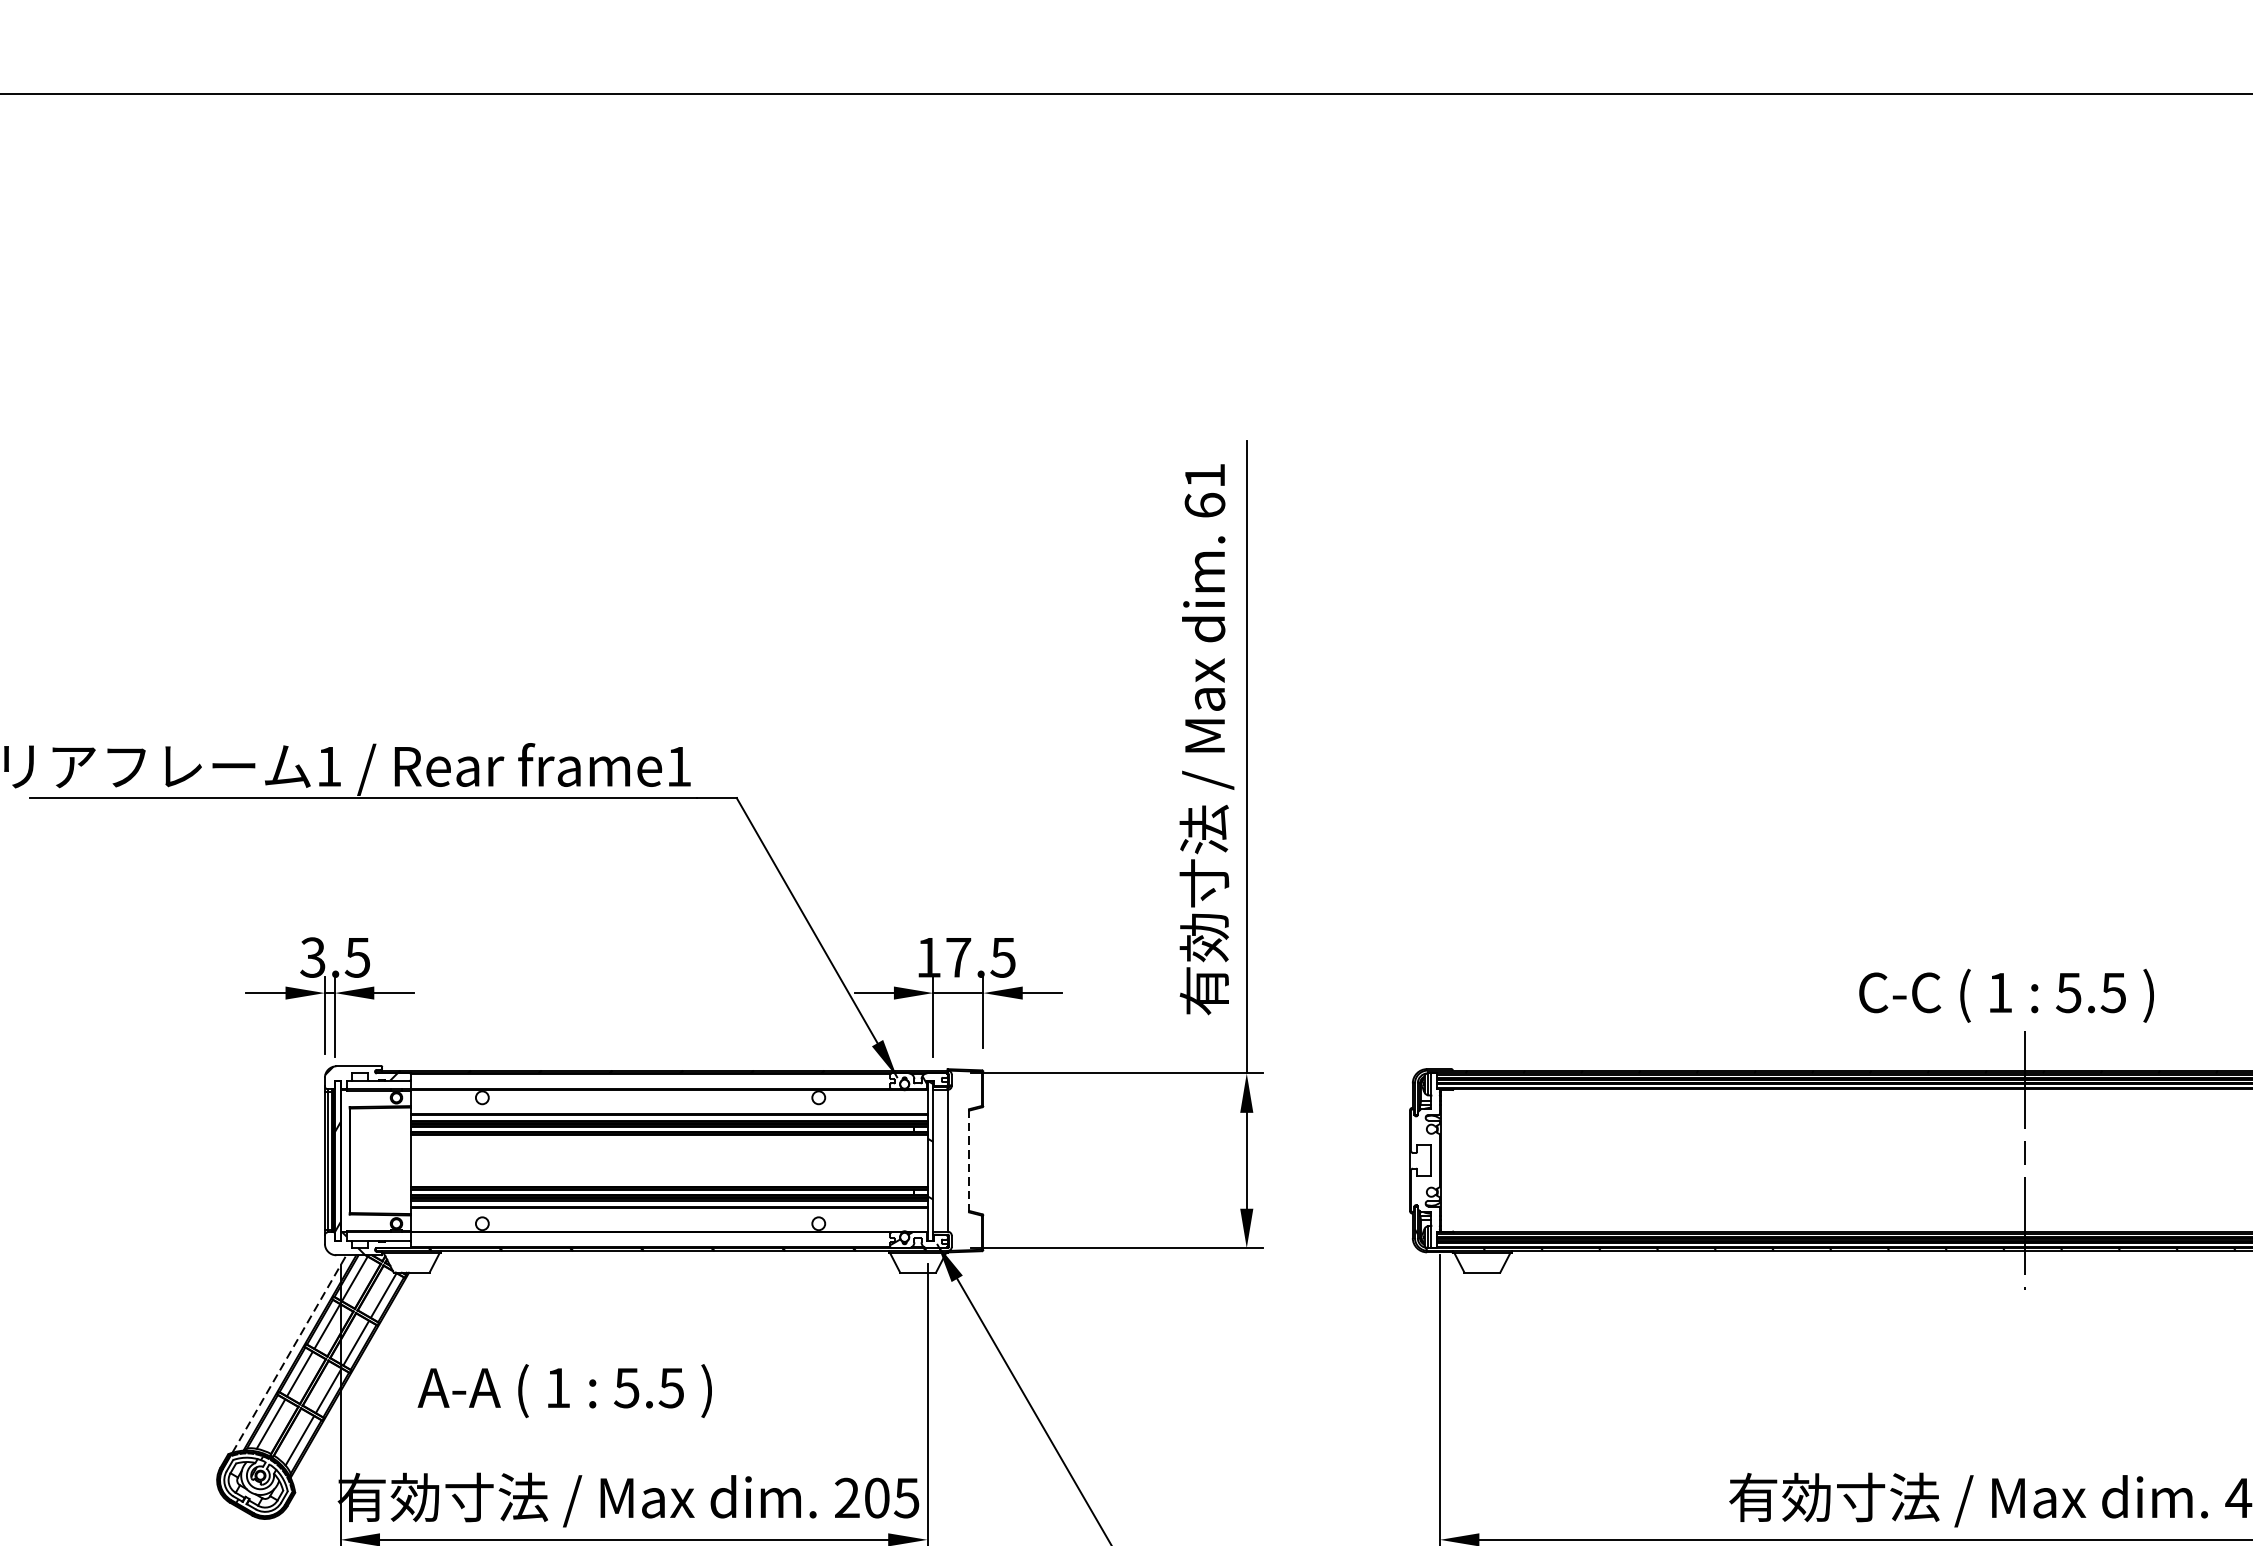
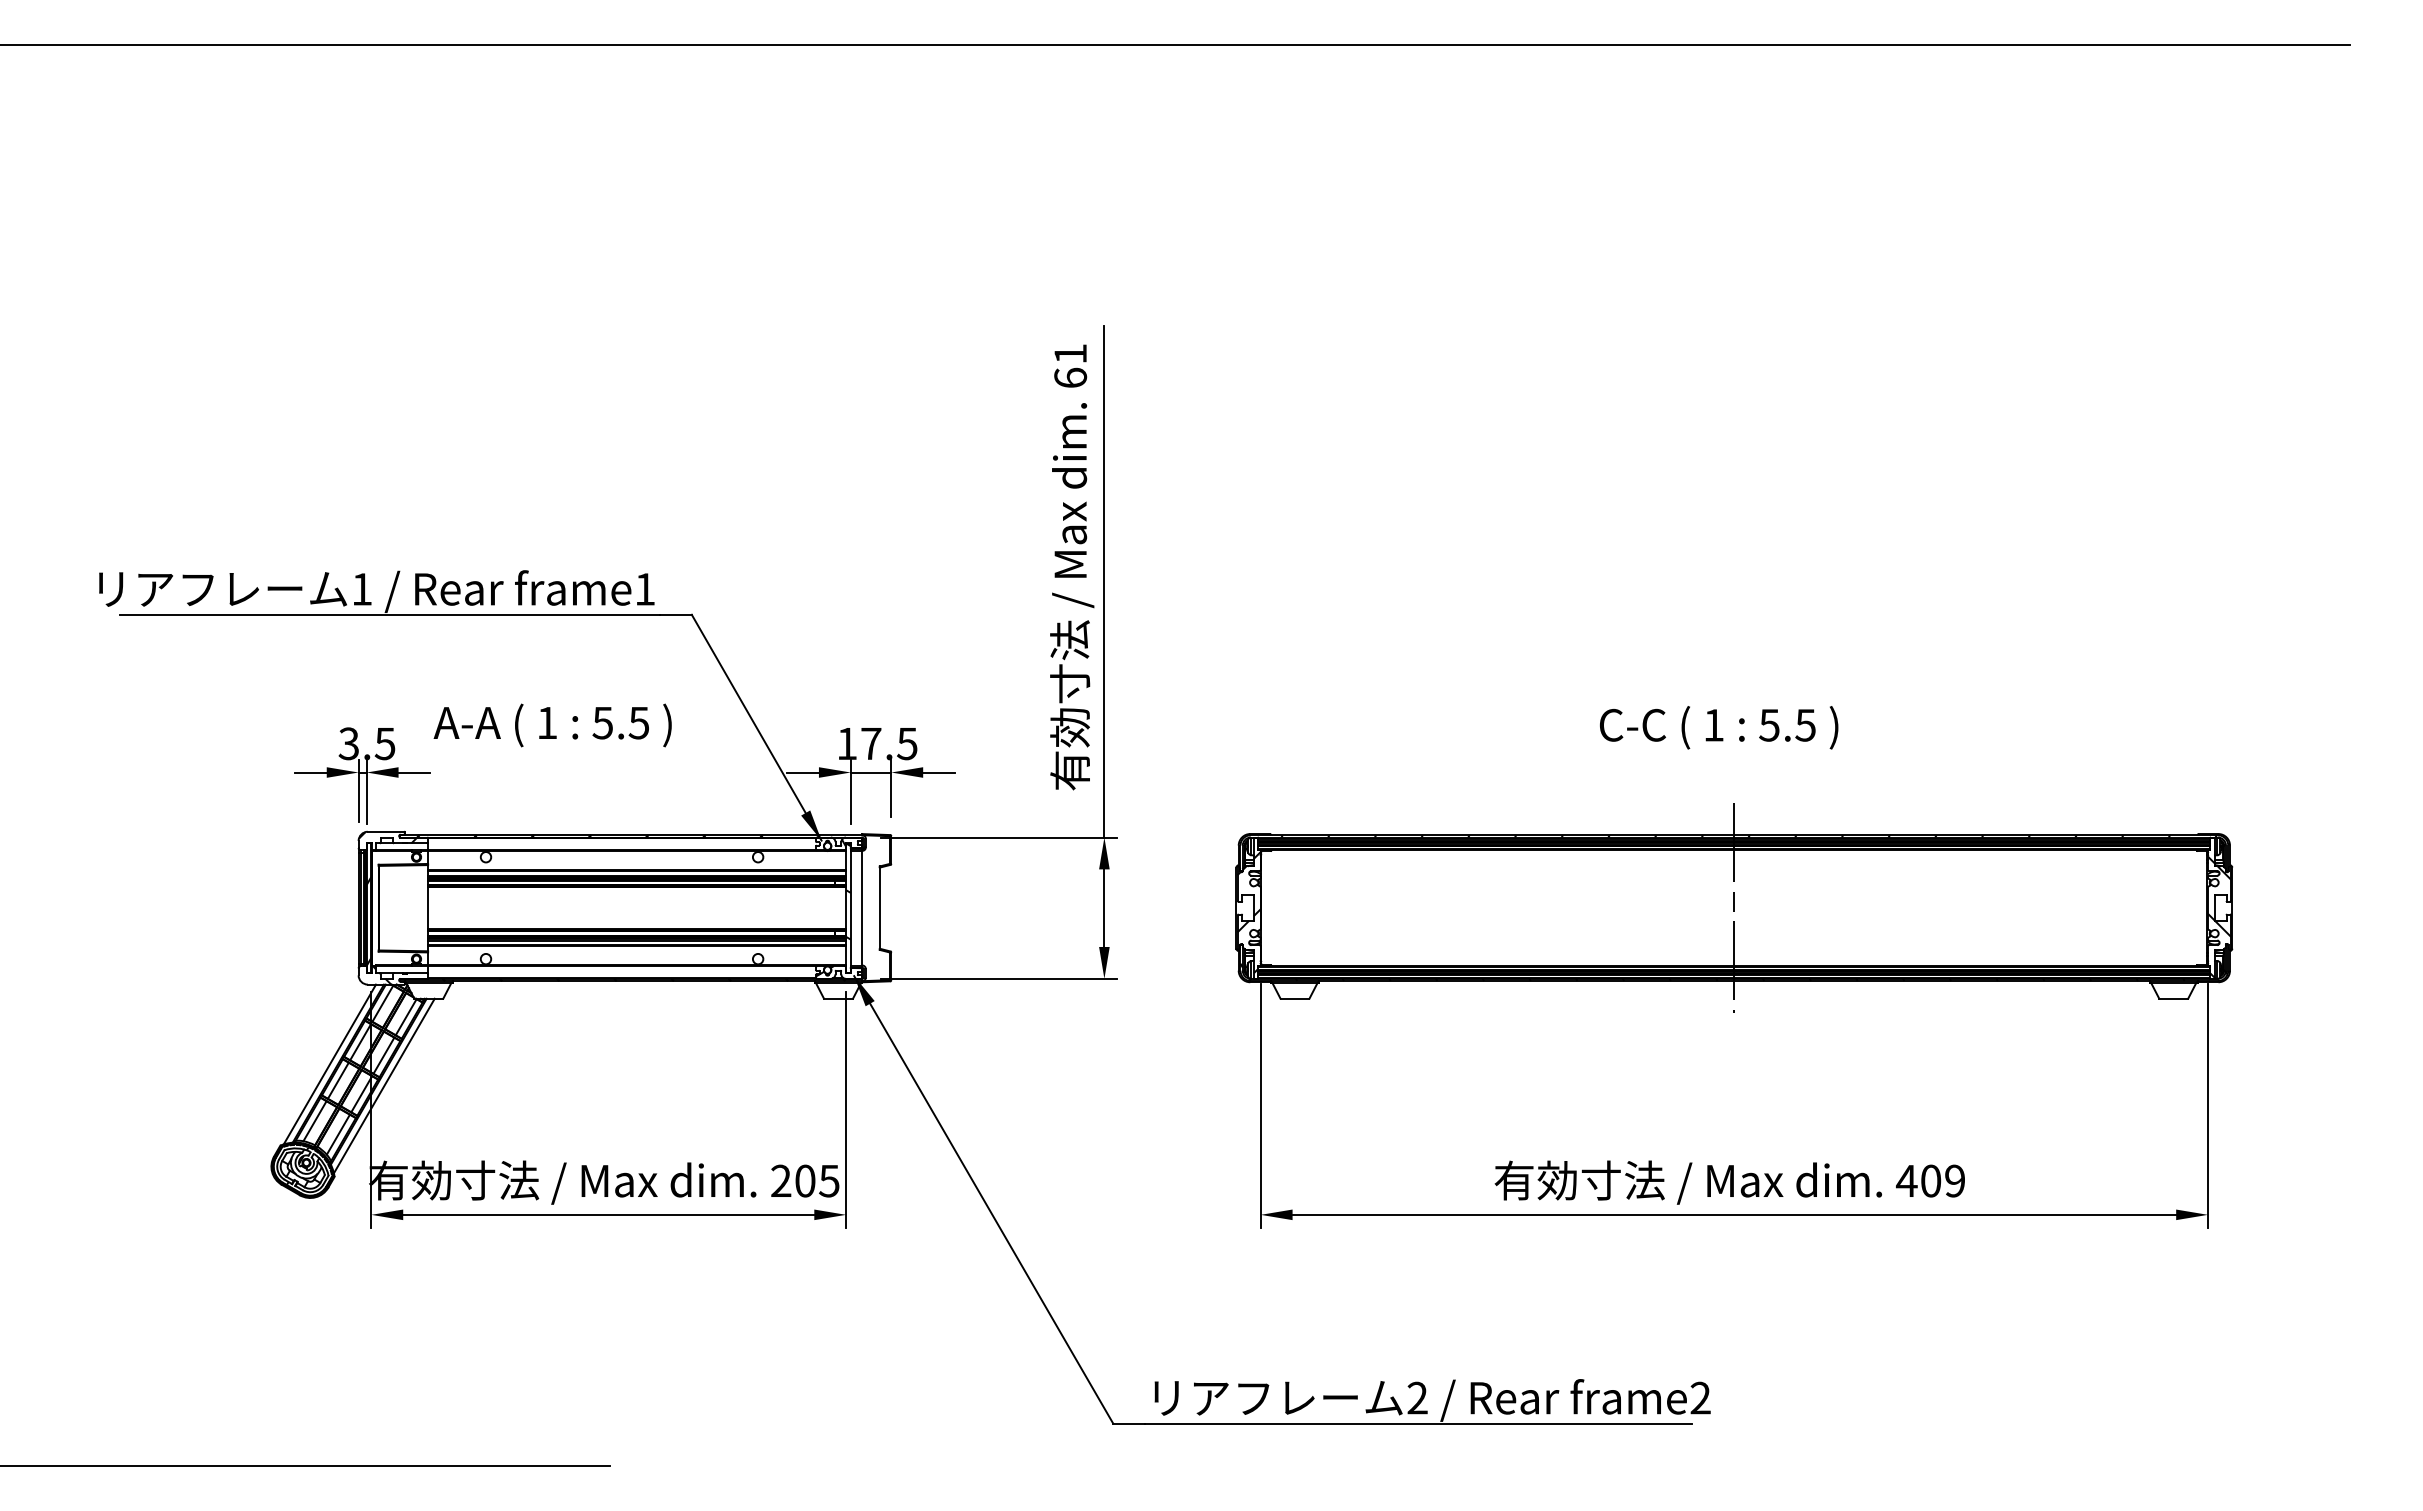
text: (2007, 995) -> (1719, 727), moved
line: (968, 1161) -> (879, 908), dashed -> solid
hatch: (1424, 1166) -> (1248, 912), added
line: (290, 1354) -> (330, 1064), dashed -> solid
line: (355, 1379) -> (383, 1085), added
text: (564, 1391) -> (552, 725), moved

